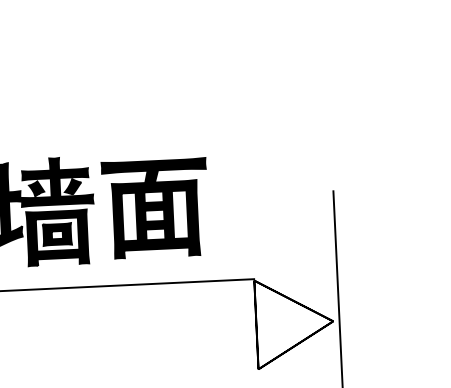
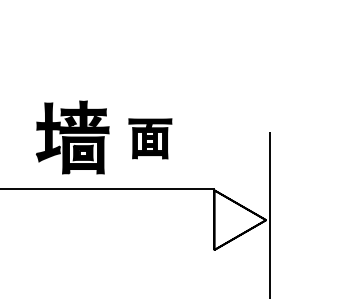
part: (156, 208) -> (150, 138), size x0.6

